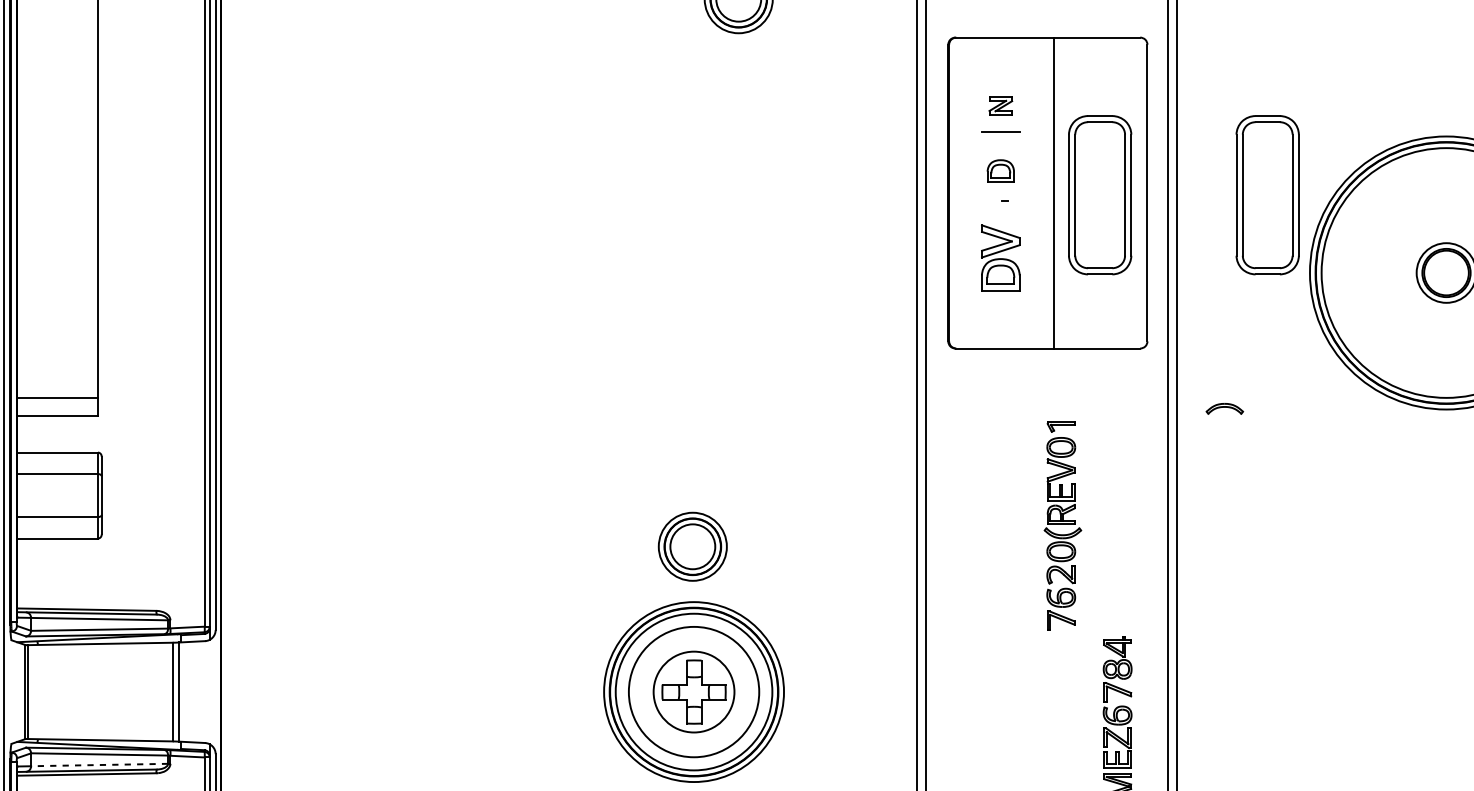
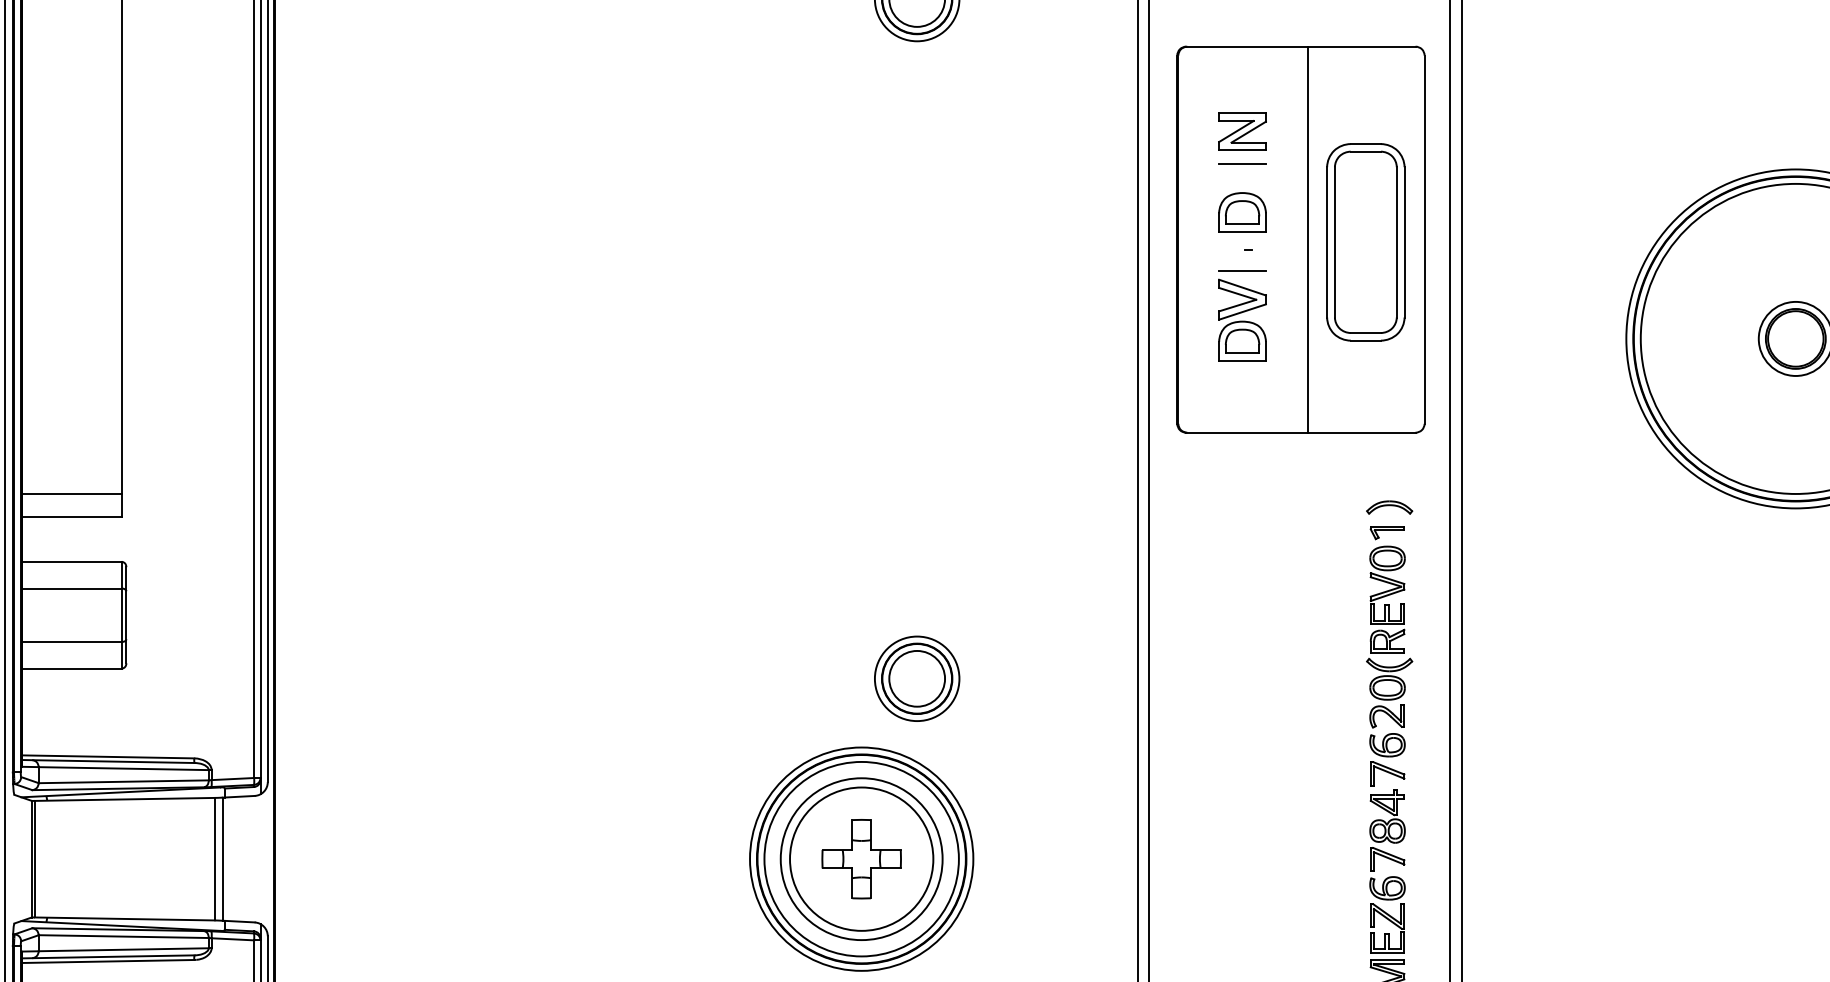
part: (1000, 105) -> (1242, 131), size x1.67
part: (1000, 171) -> (1242, 212), size x1.43
part: (1267, 195) -> (1573, 242), removed
line: (1000, 218) -> (1242, 271), added
part: (1224, 408) -> (1389, 507), moved
part: (1062, 526) -> (1389, 656), moved
part: (693, 546) -> (917, 678), moved
circle: (693, 691) -> (861, 858), size x1.43
line: (99, 764) -> (123, 949), dashed -> solid

